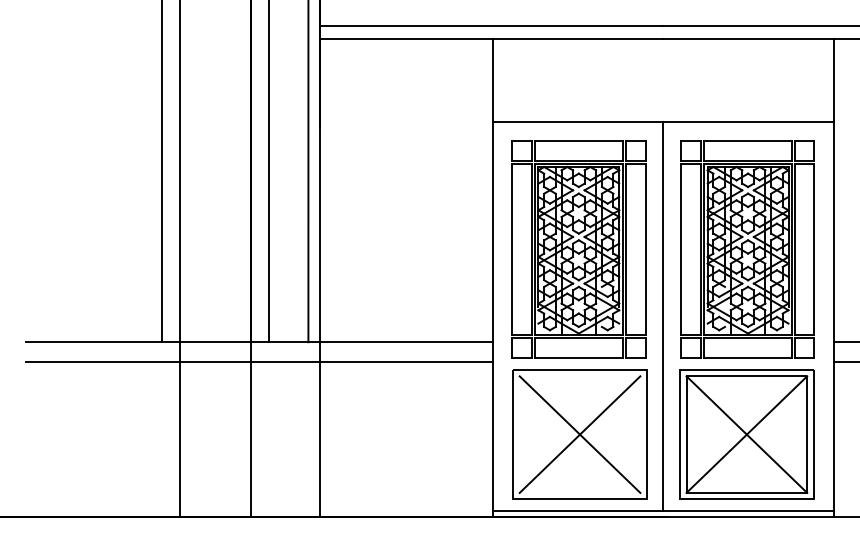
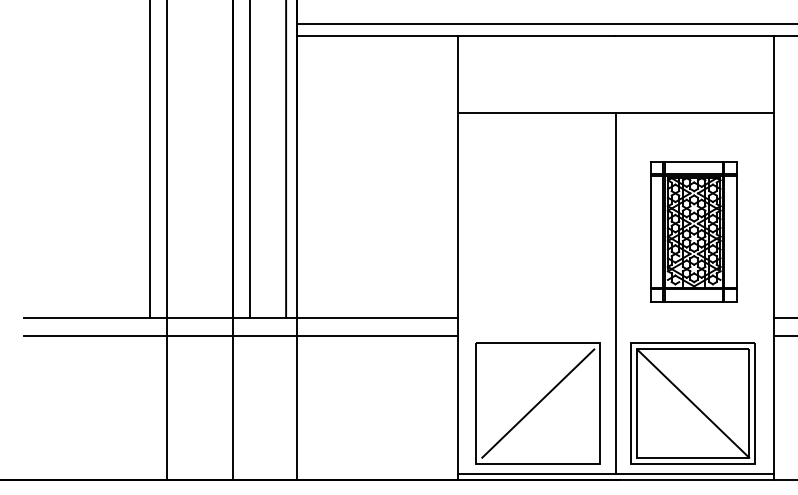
part: (579, 249) -> (537, 231), removed
part: (747, 249) -> (693, 231), size x0.7
line: (580, 434) -> (538, 403), removed
line: (747, 434) -> (693, 403), removed

